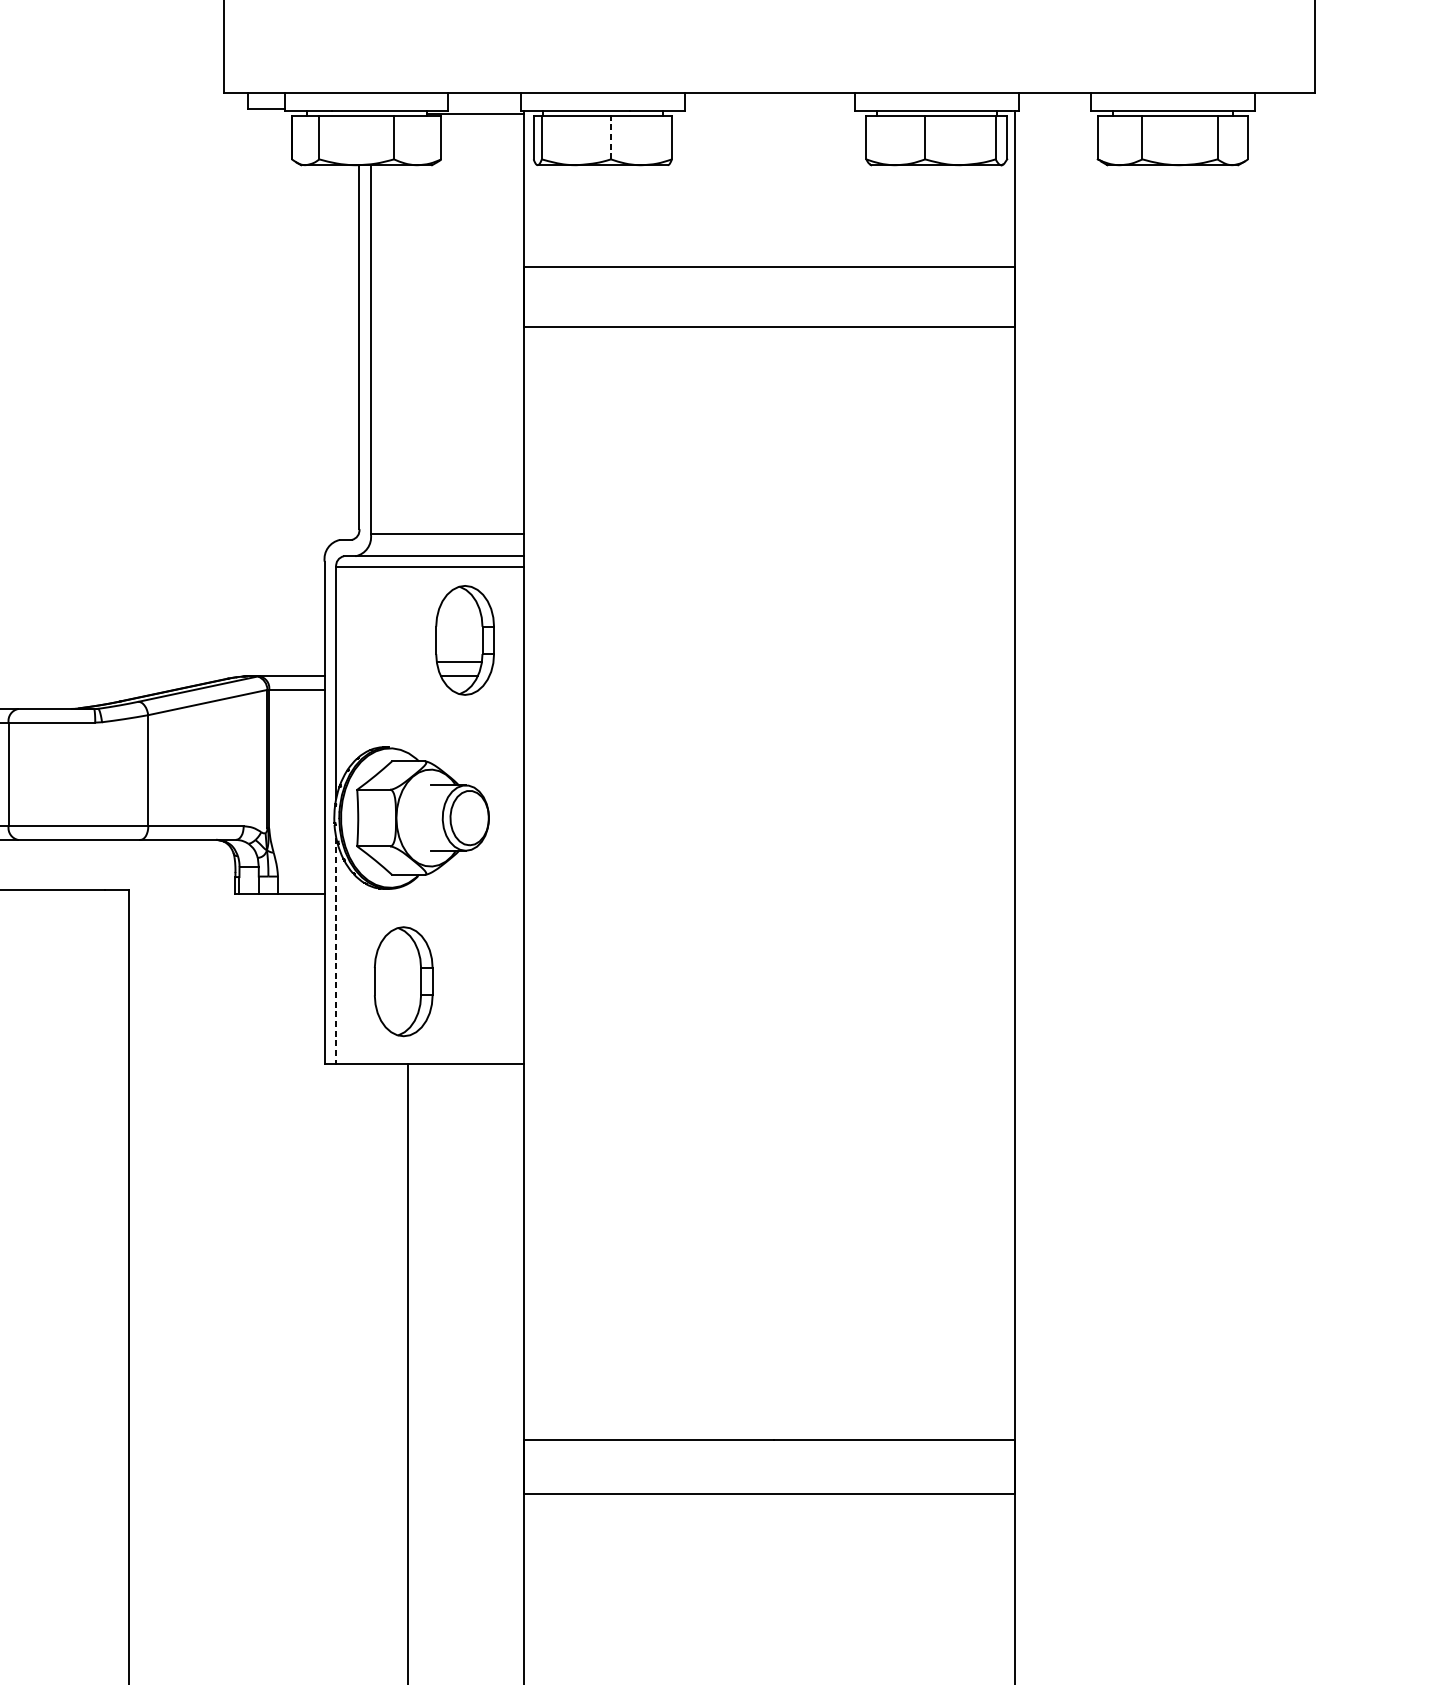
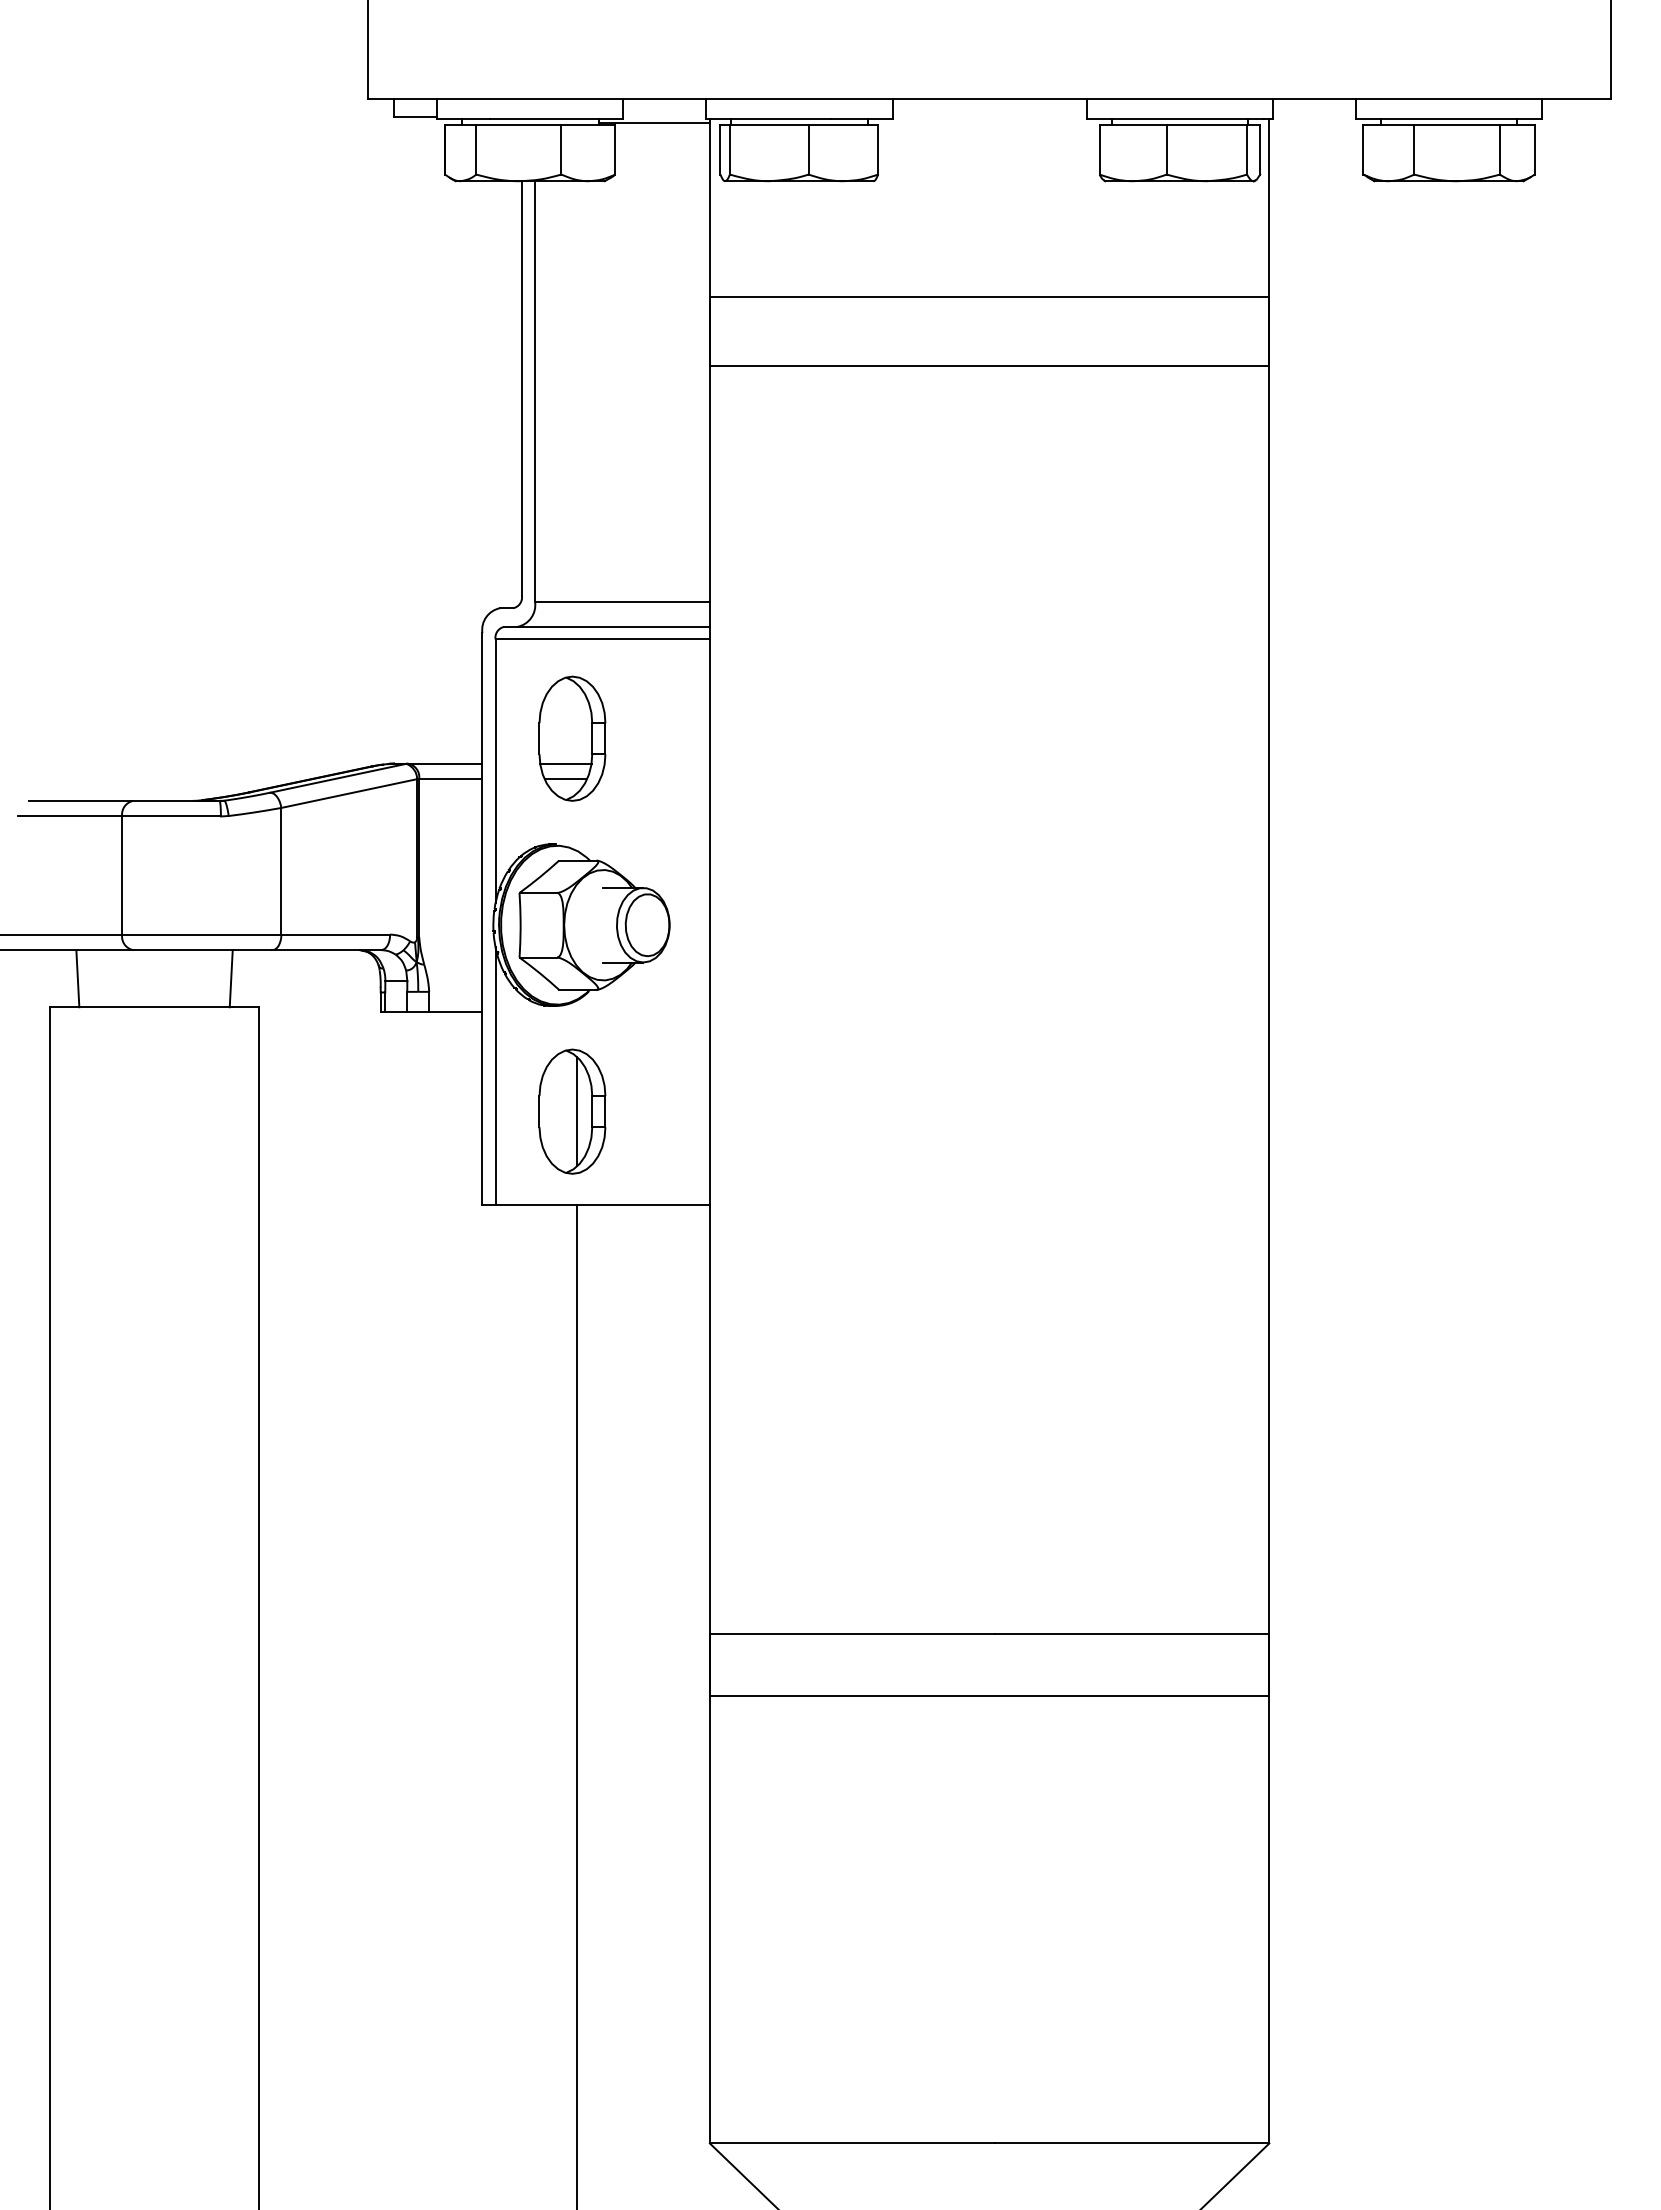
line: (610, 137) -> (808, 149), dashed -> solid
part: (465, 640) -> (572, 738), moved
line: (103, 864) -> (230, 978), added
line: (336, 950) -> (495, 1076), dashed -> solid
line: (408, 981) -> (577, 1111), added

